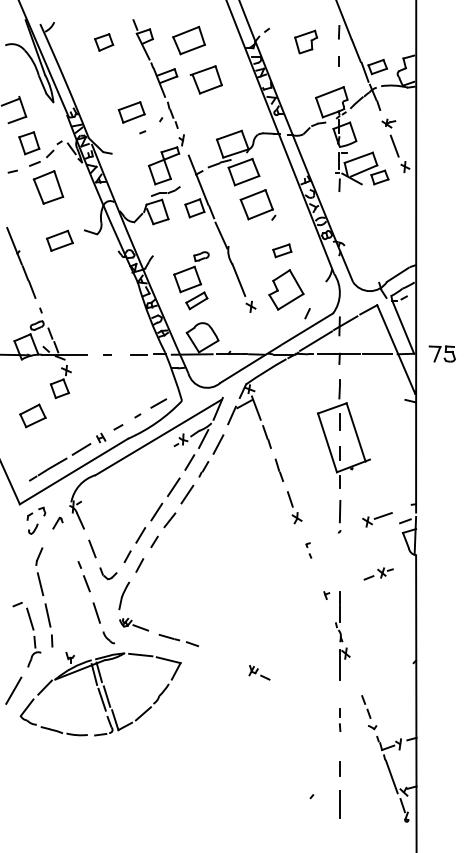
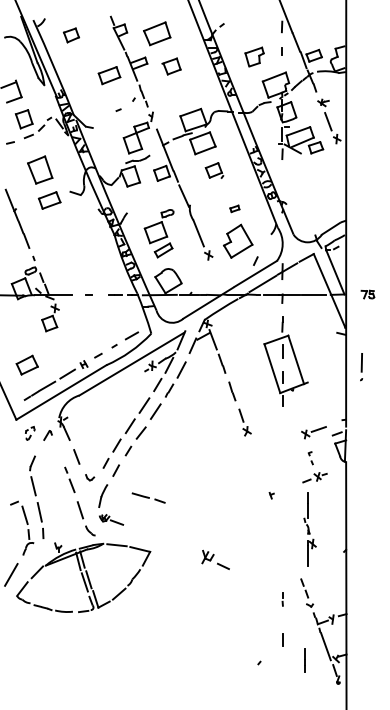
part: (305, 41) -> (254, 56), moved
part: (104, 42) -> (71, 35), moved
part: (206, 79) -> (171, 66), size x0.7
part: (131, 112) -> (109, 75), moved
part: (48, 186) -> (40, 169), moved
part: (257, 204) -> (214, 170), size x0.6
part: (281, 250) -> (234, 208), size x0.6
part: (441, 353) -> (367, 294), size x0.6
part: (32, 415) -> (26, 364), moved
part: (339, 517) -> (361, 367), moved
part: (36, 520) -> (30, 433), size x0.6
part: (308, 550) -> (310, 458), moved
part: (107, 573) -> (89, 477), size x0.6
part: (342, 636) -> (309, 529), moved
line: (178, 639) -> (148, 497), moved
part: (259, 672) -> (215, 559), size x1.6
part: (339, 720) -> (282, 599), size x0.7
line: (339, 804) -> (304, 660), moved

